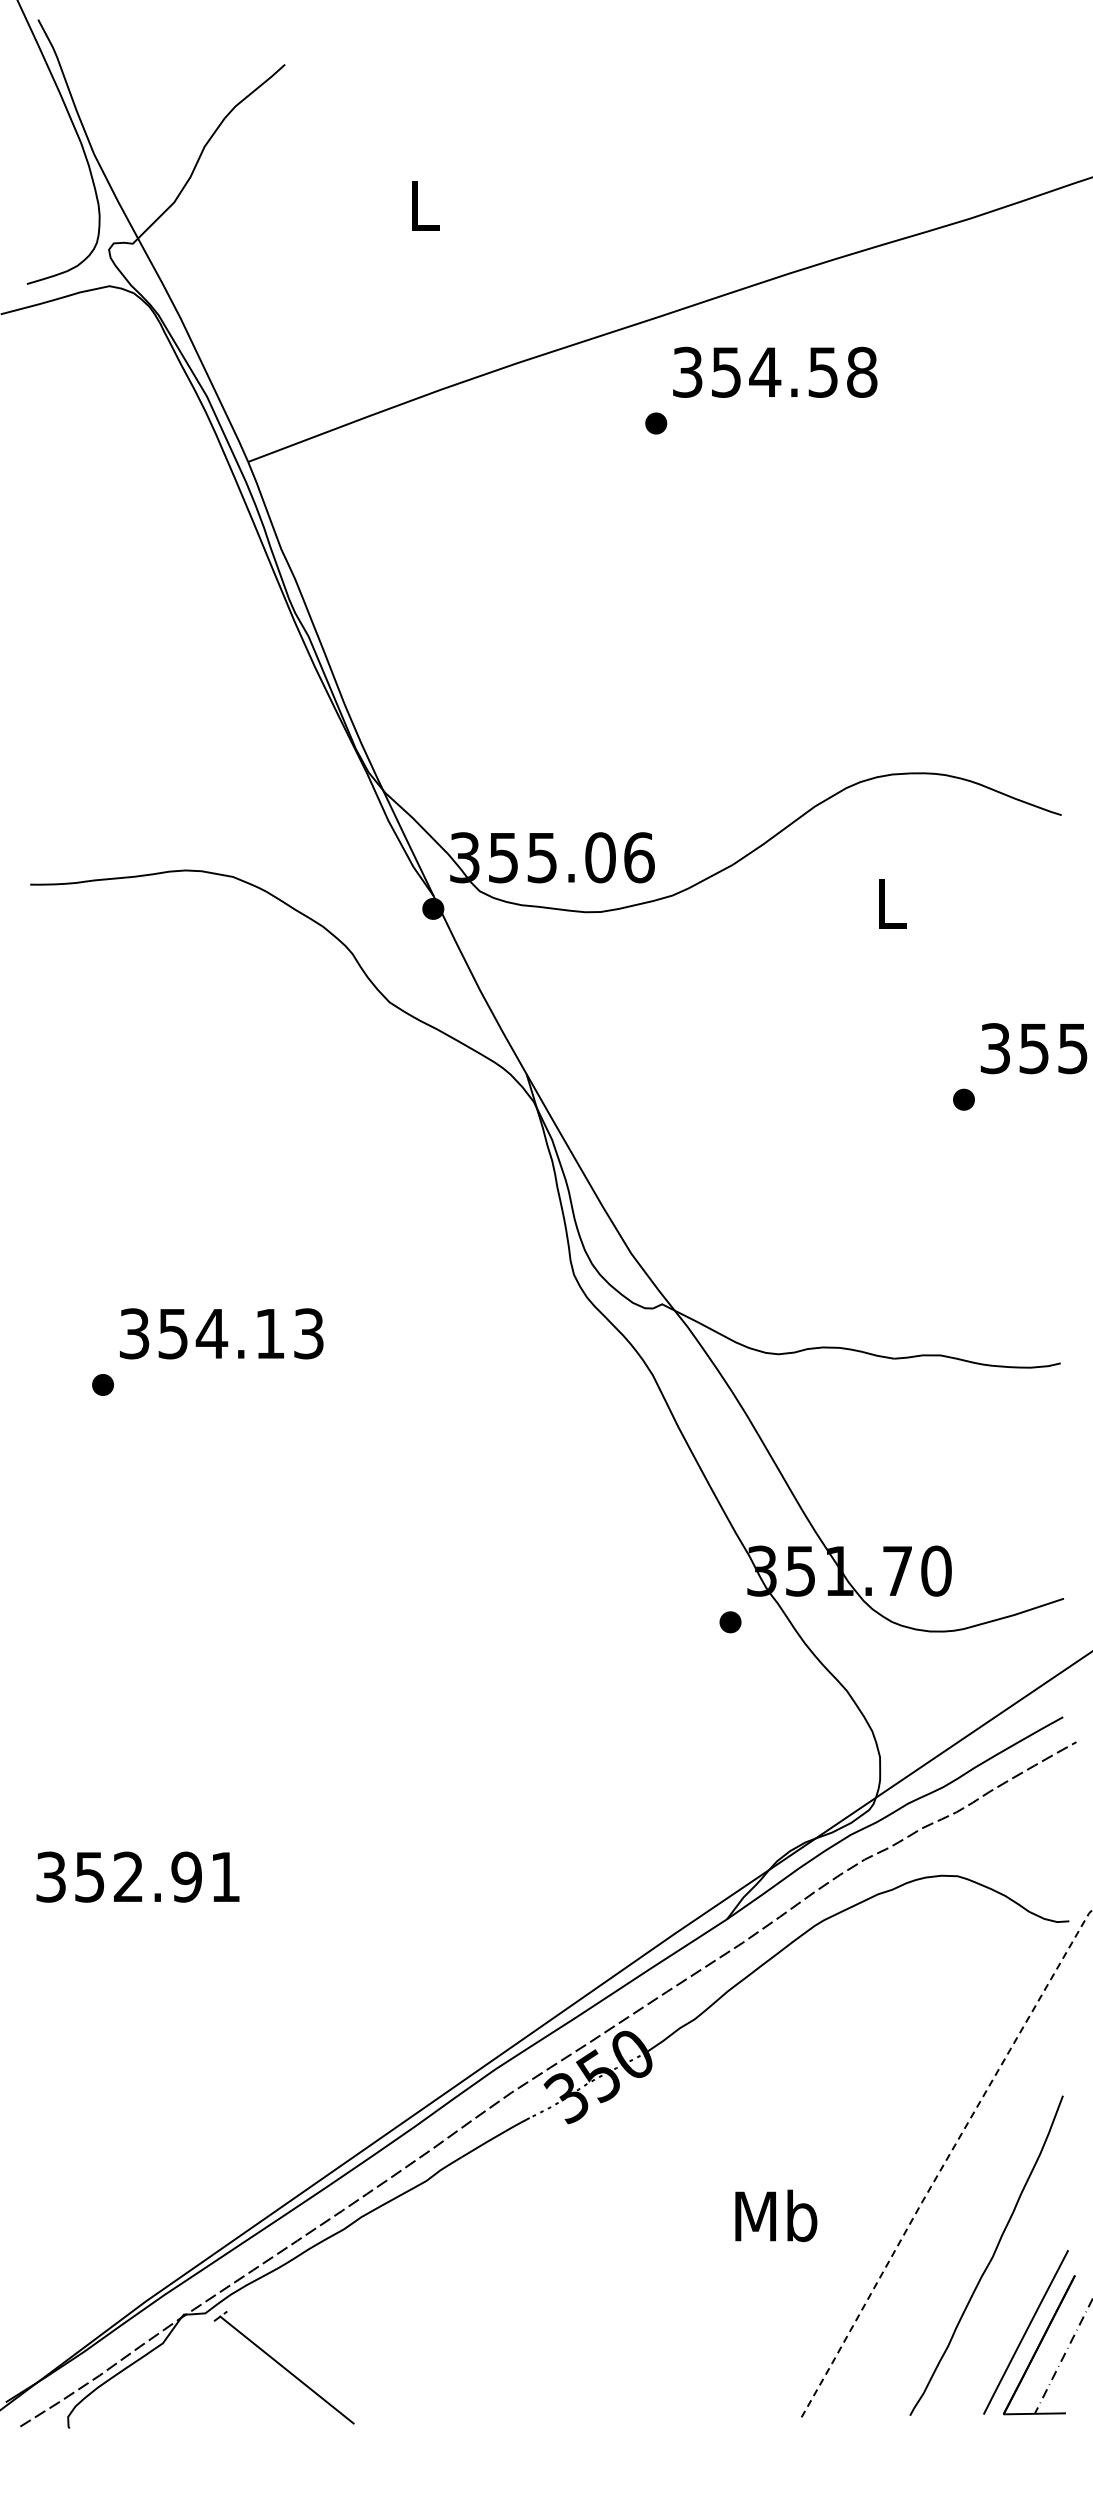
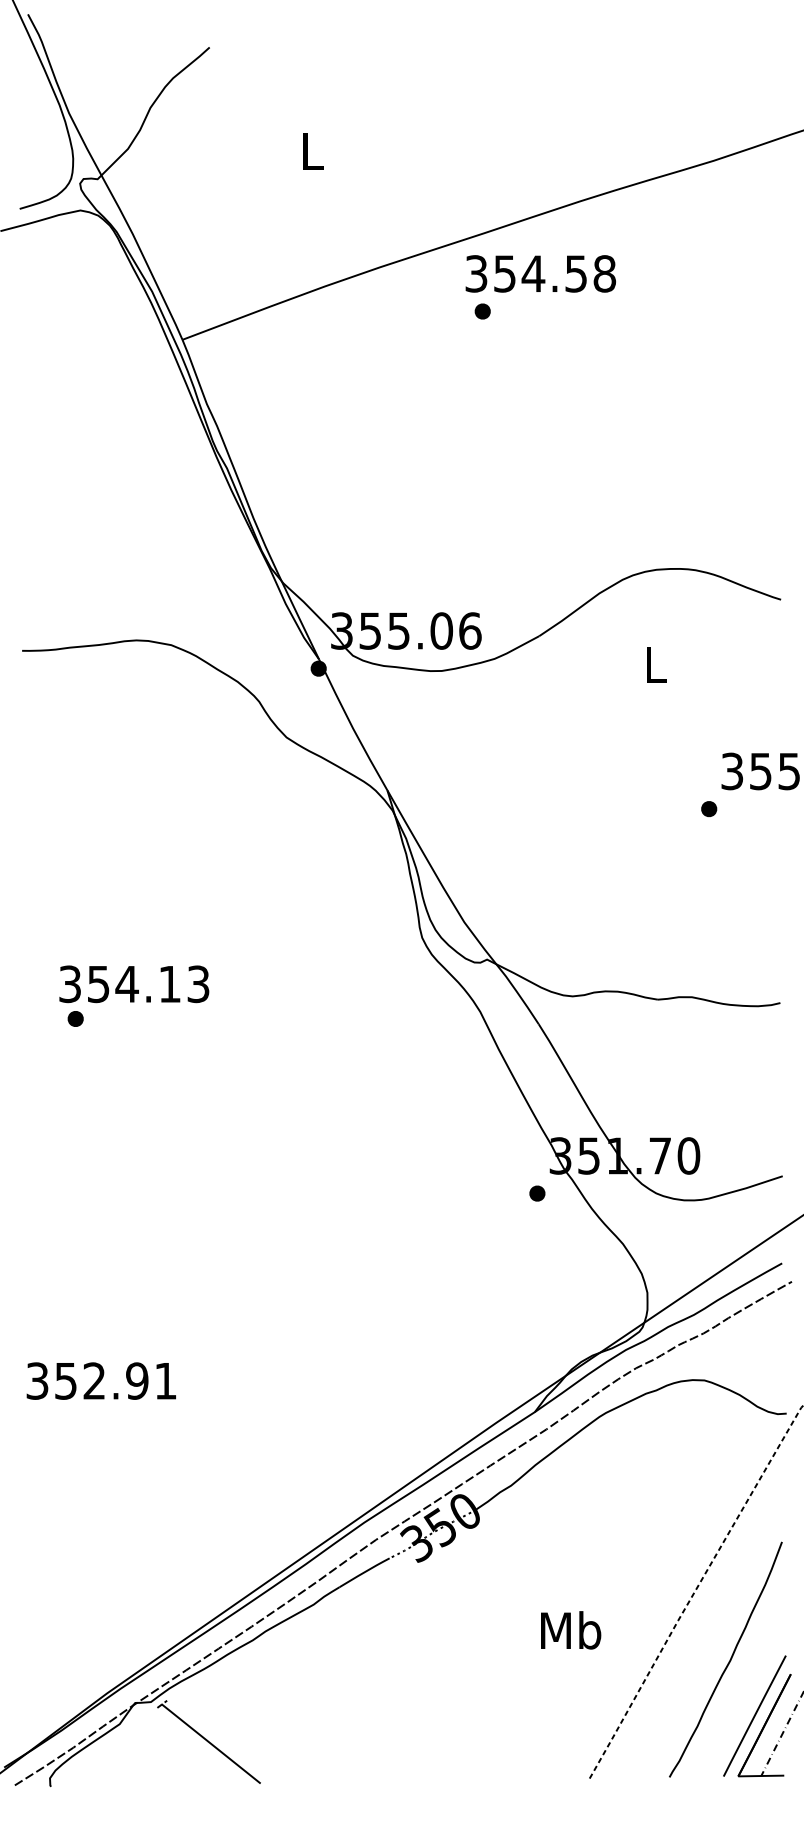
text: (775, 371) -> (541, 273), moved
text: (221, 1333) -> (134, 984), moved

